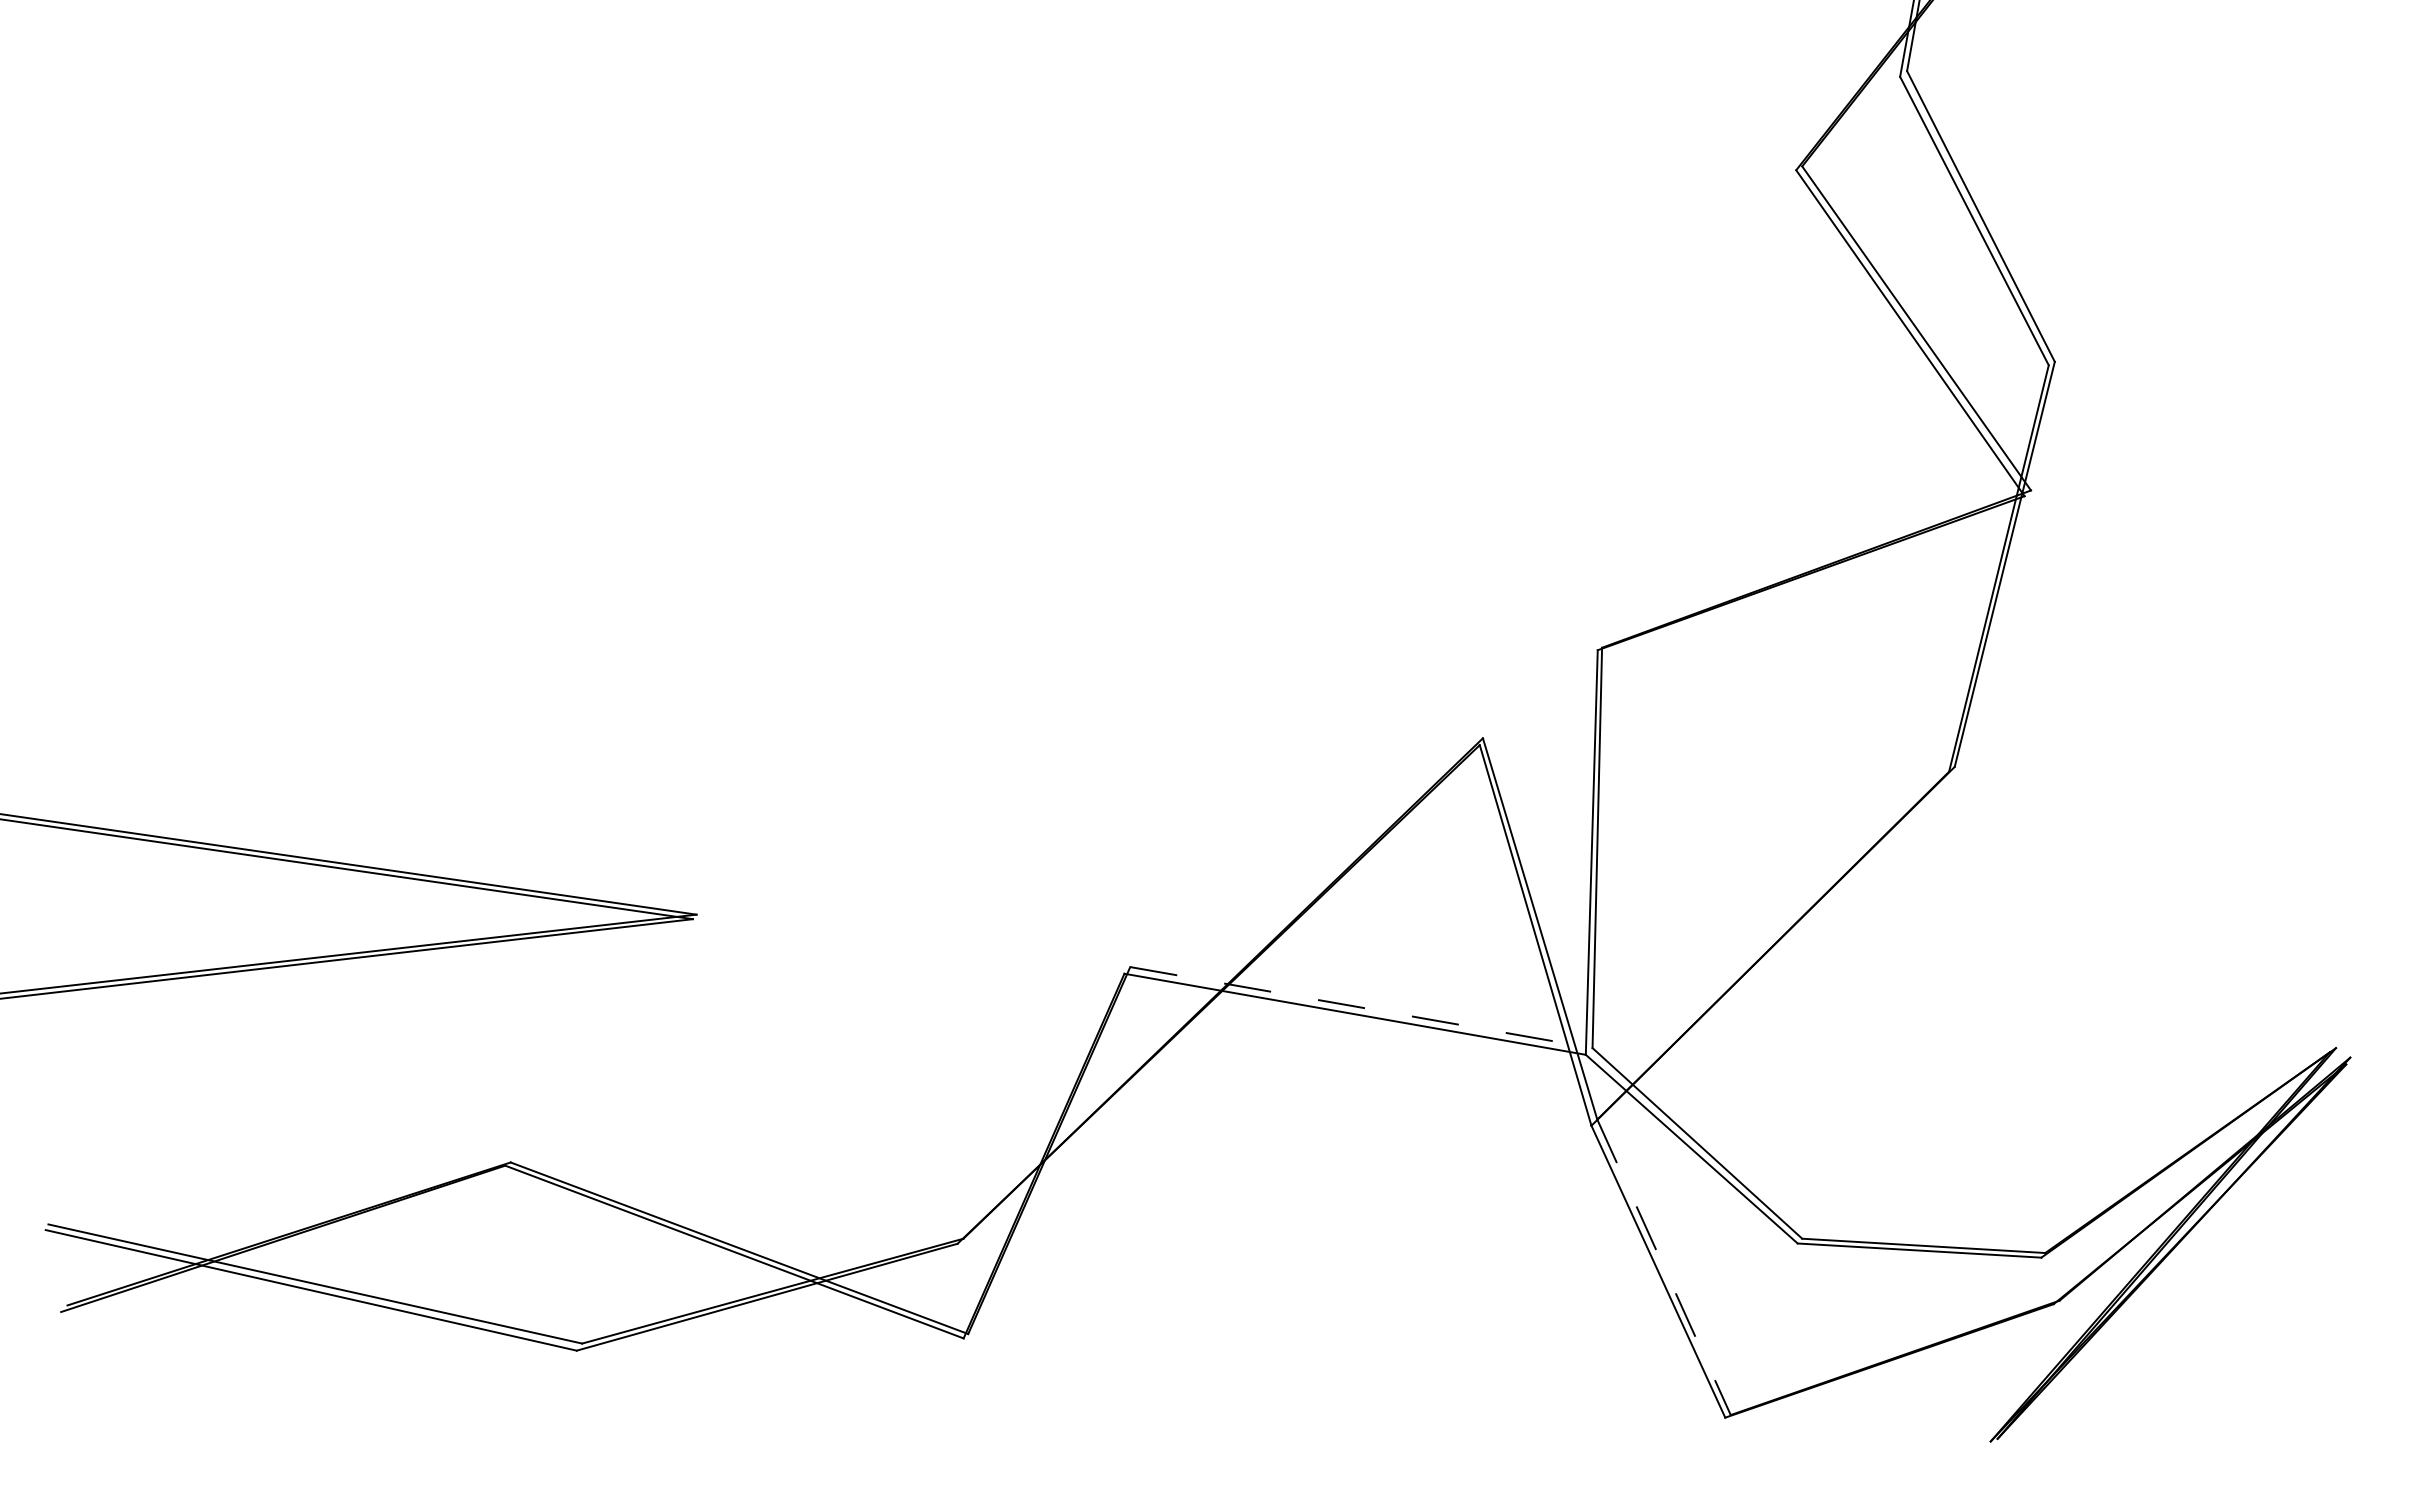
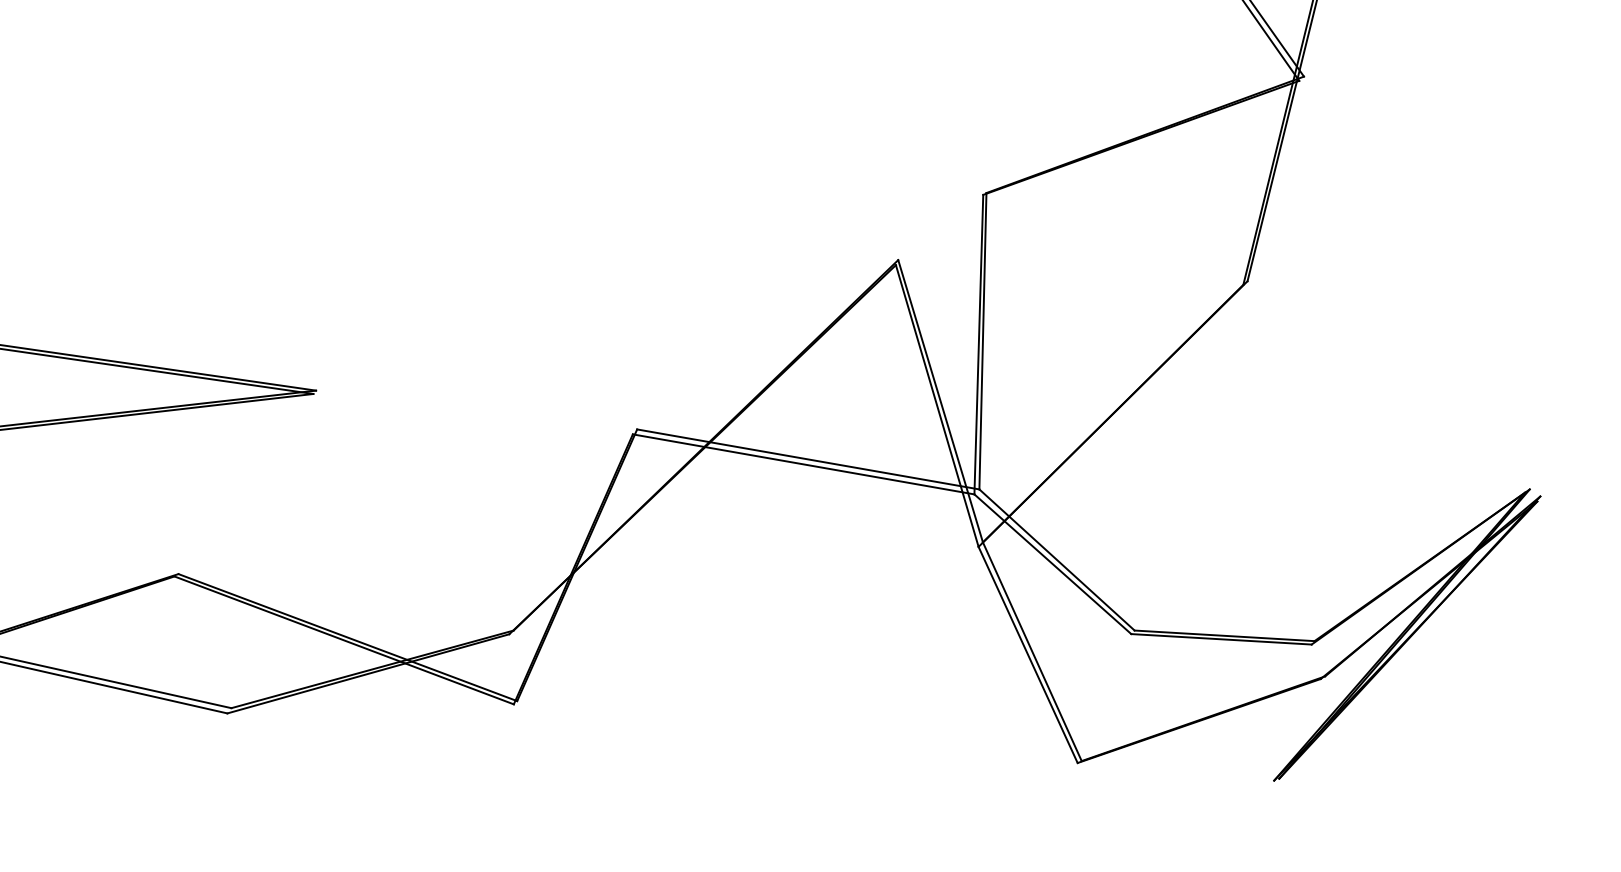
line: (1361, 1007) -> (808, 459), dashed -> solid
line: (1664, 1267) -> (1032, 651), dashed -> solid

